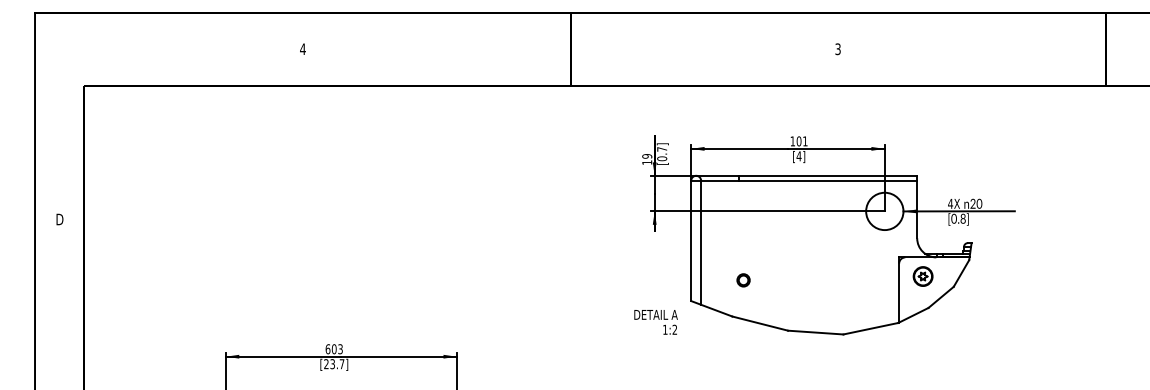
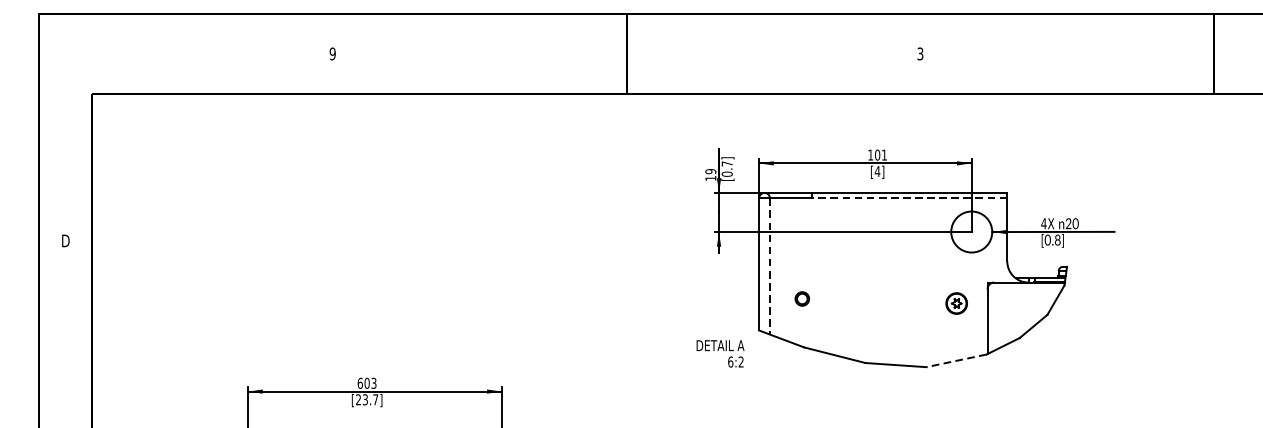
text: (302, 49) -> (332, 54), 4 -> 9
line: (828, 180) -> (909, 198), solid -> dashed
line: (701, 243) -> (770, 267), solid -> dashed
part: (922, 276) -> (956, 303), moved
circle: (743, 280) -> (802, 299), moved
line: (870, 328) -> (956, 360), solid -> dashed
text: (665, 329) -> (730, 361), 1:2 -> 6:2

